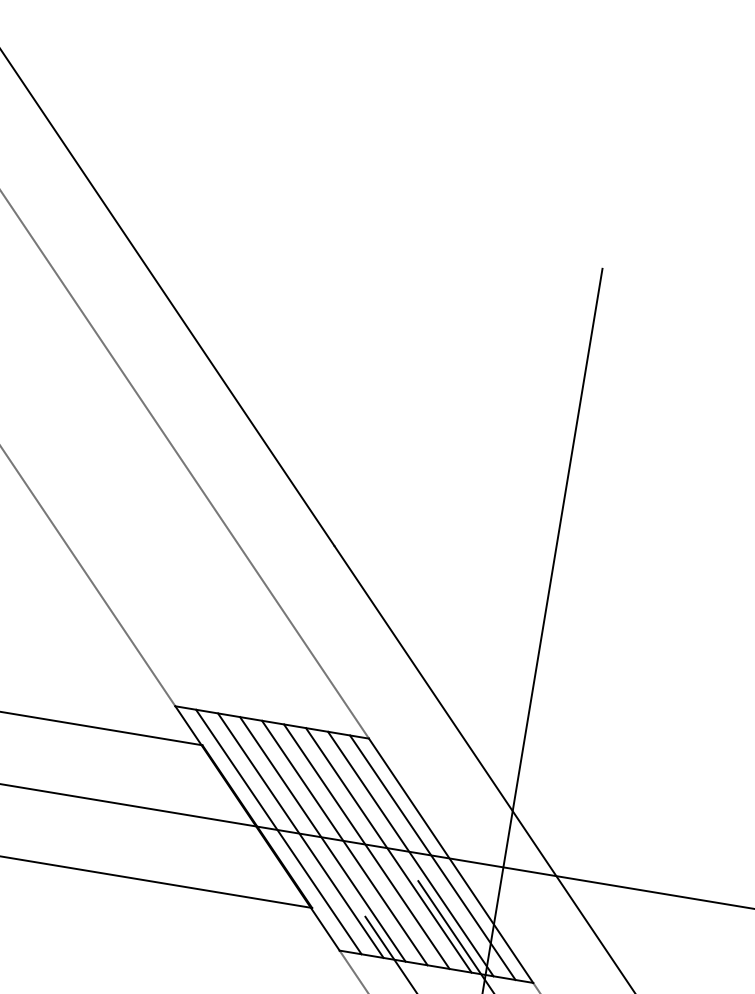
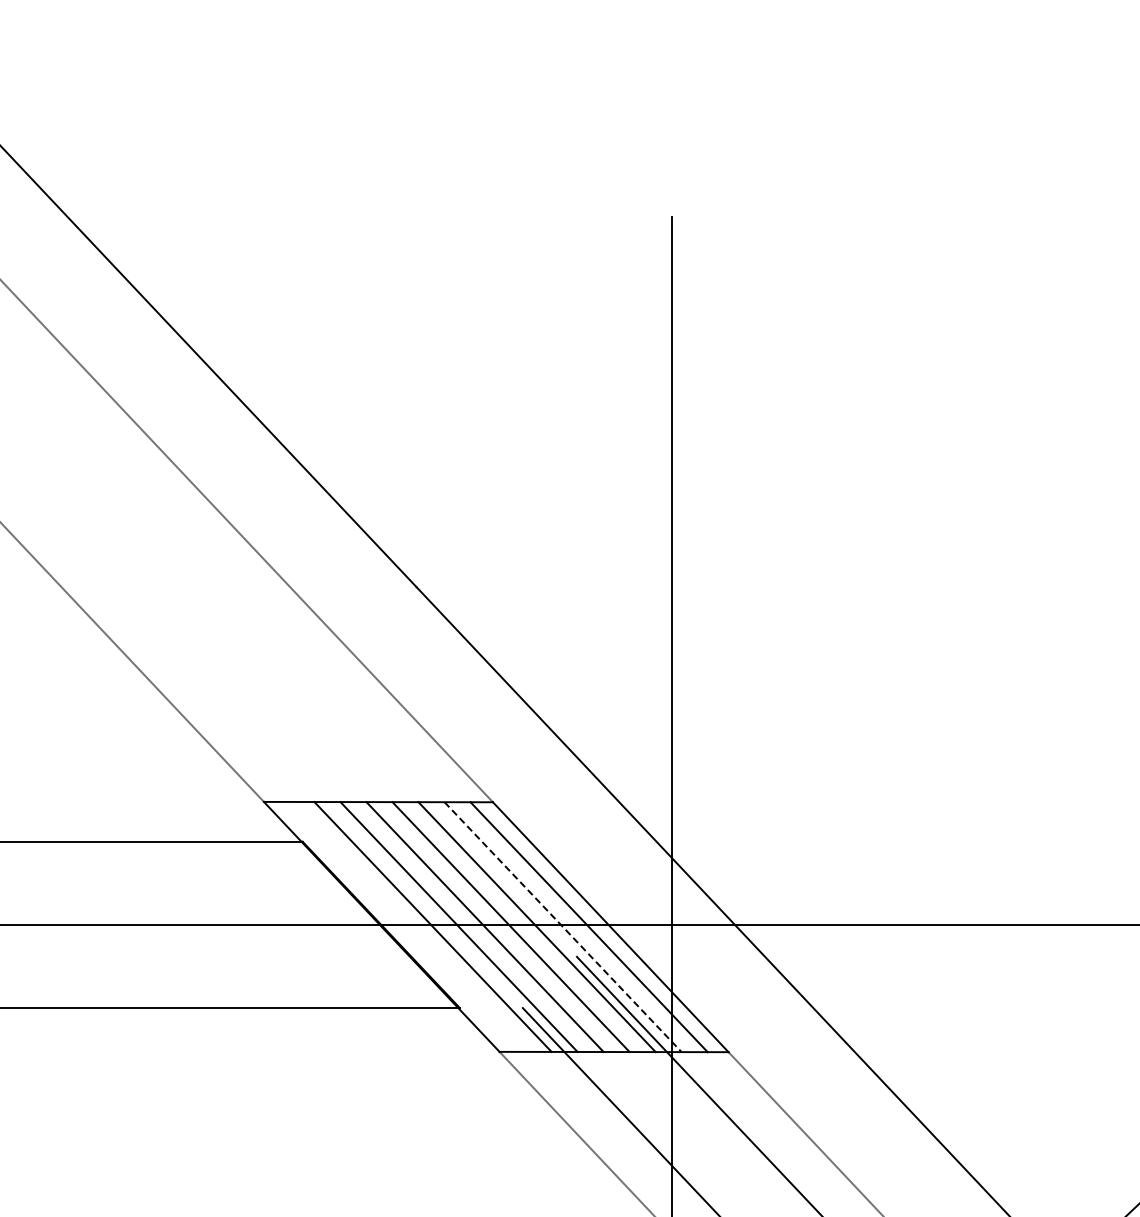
line: (278, 831) -> (406, 926), removed
line: (411, 854) -> (563, 927), solid -> dashed

